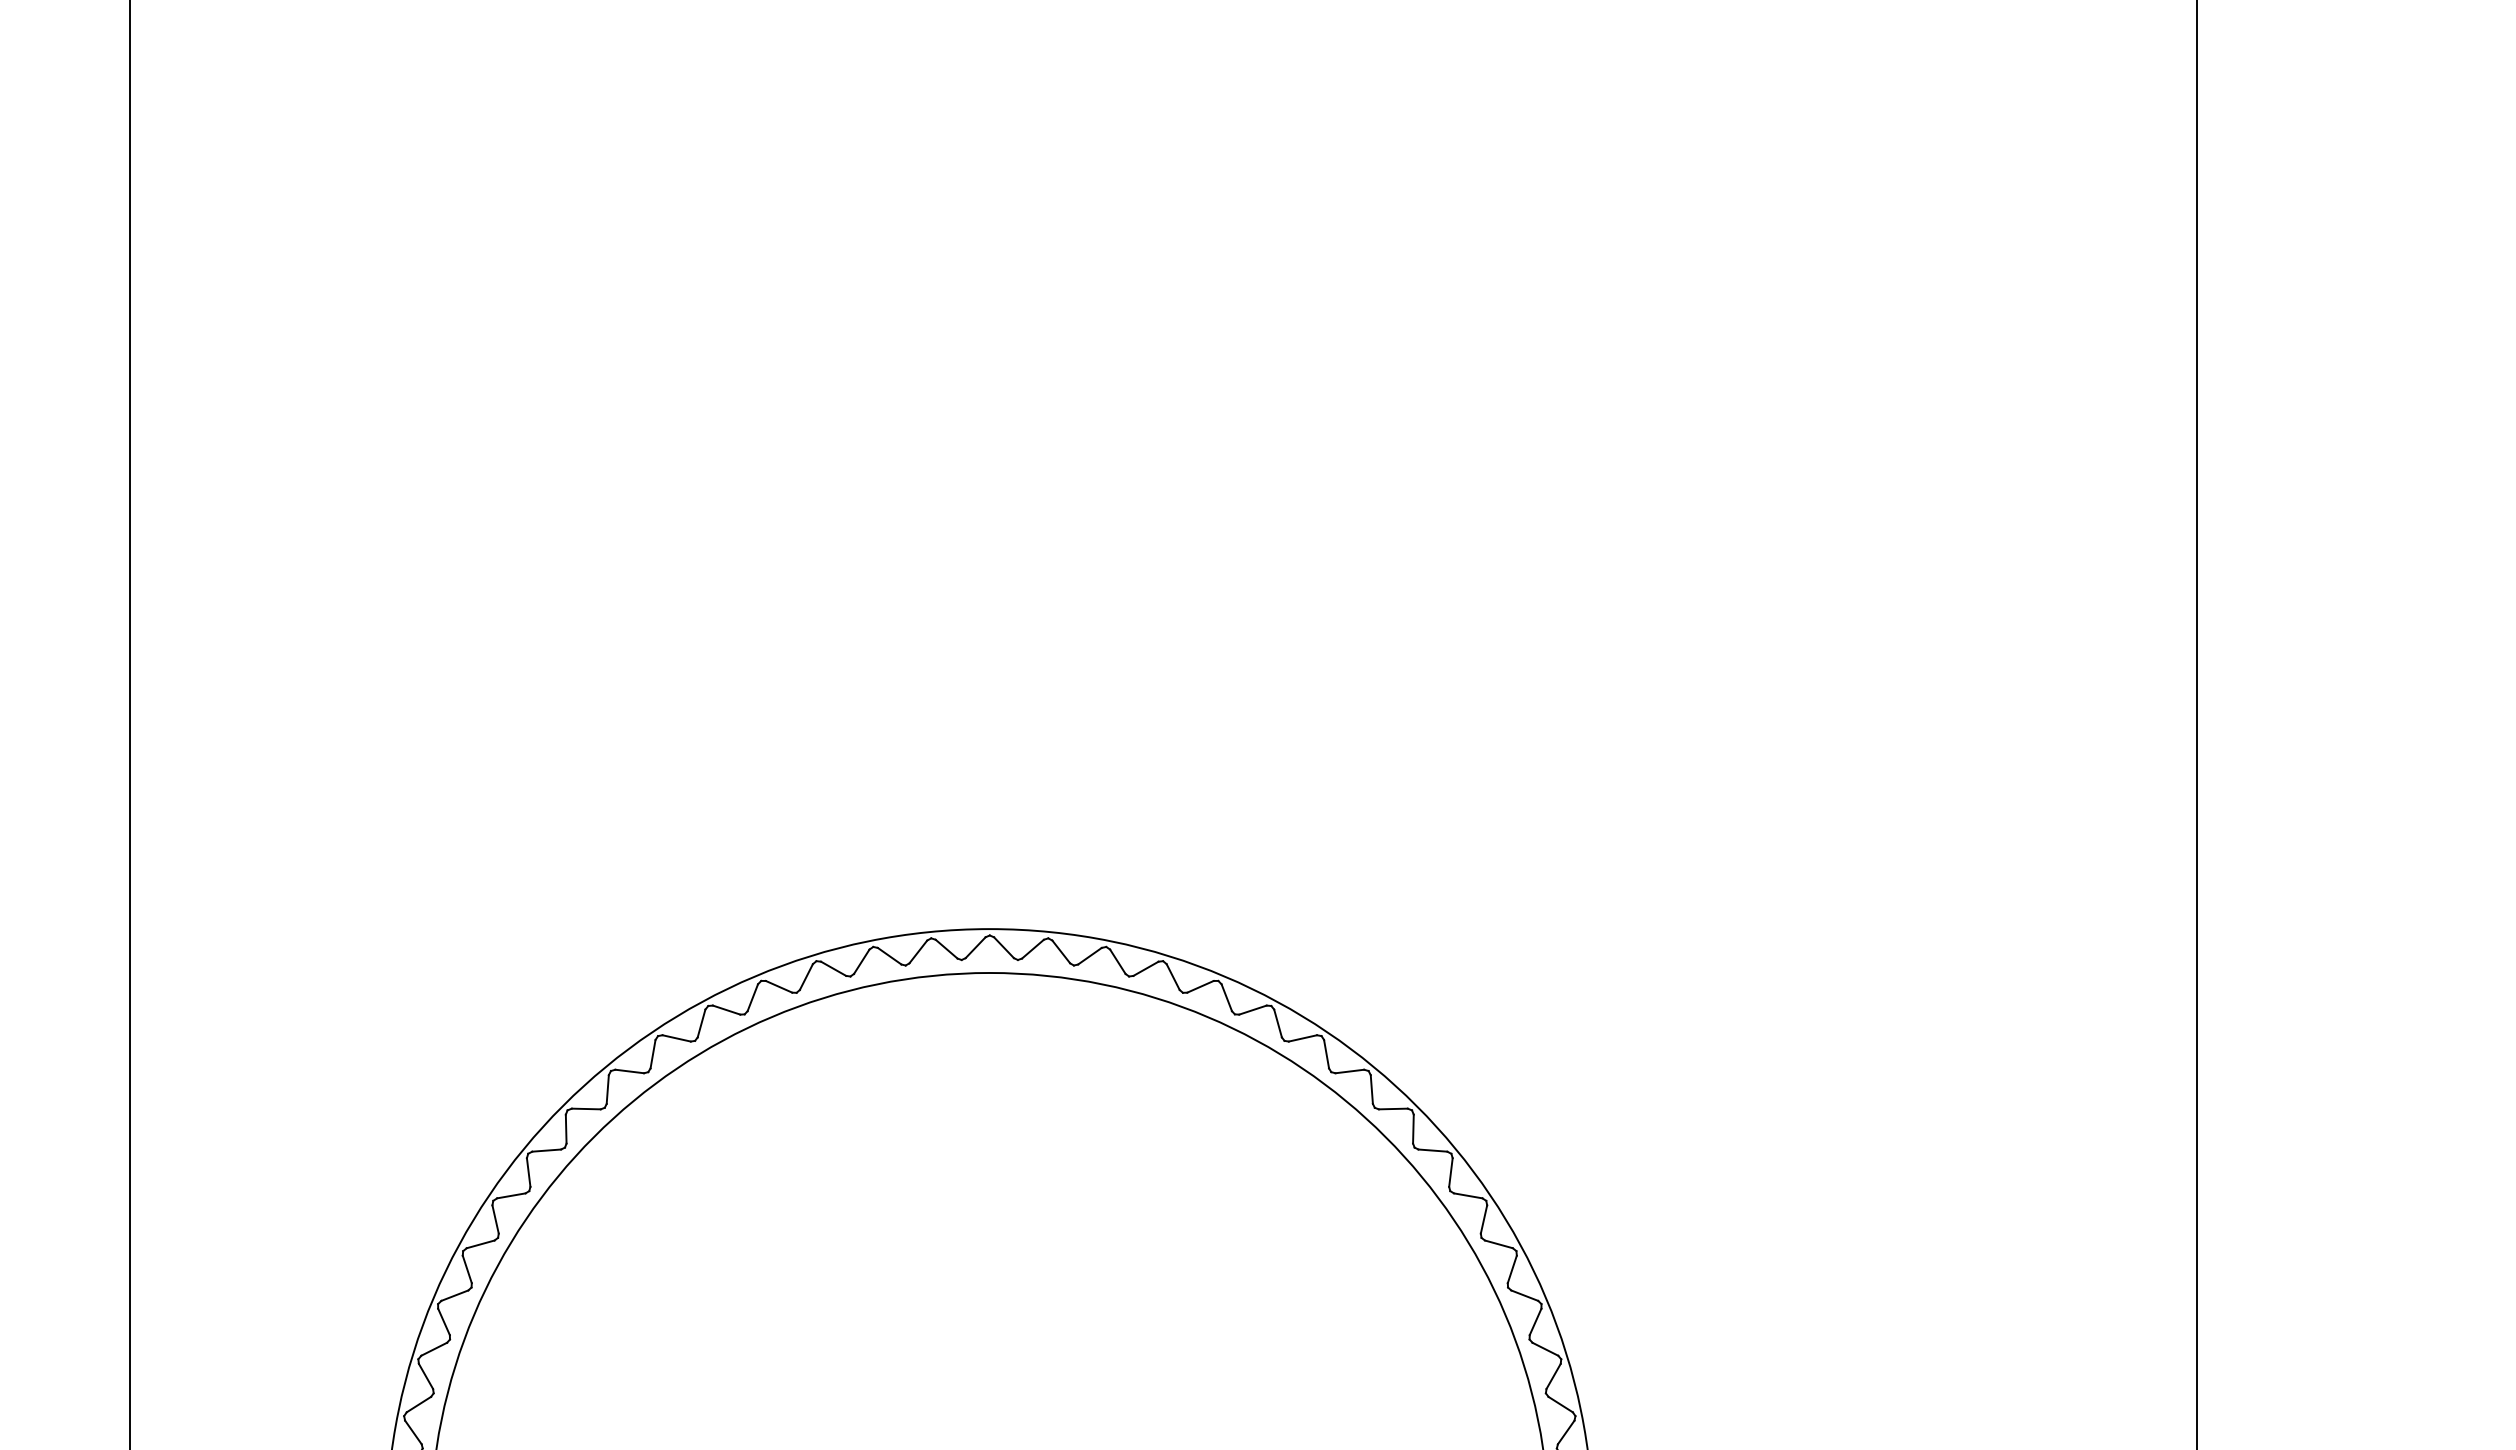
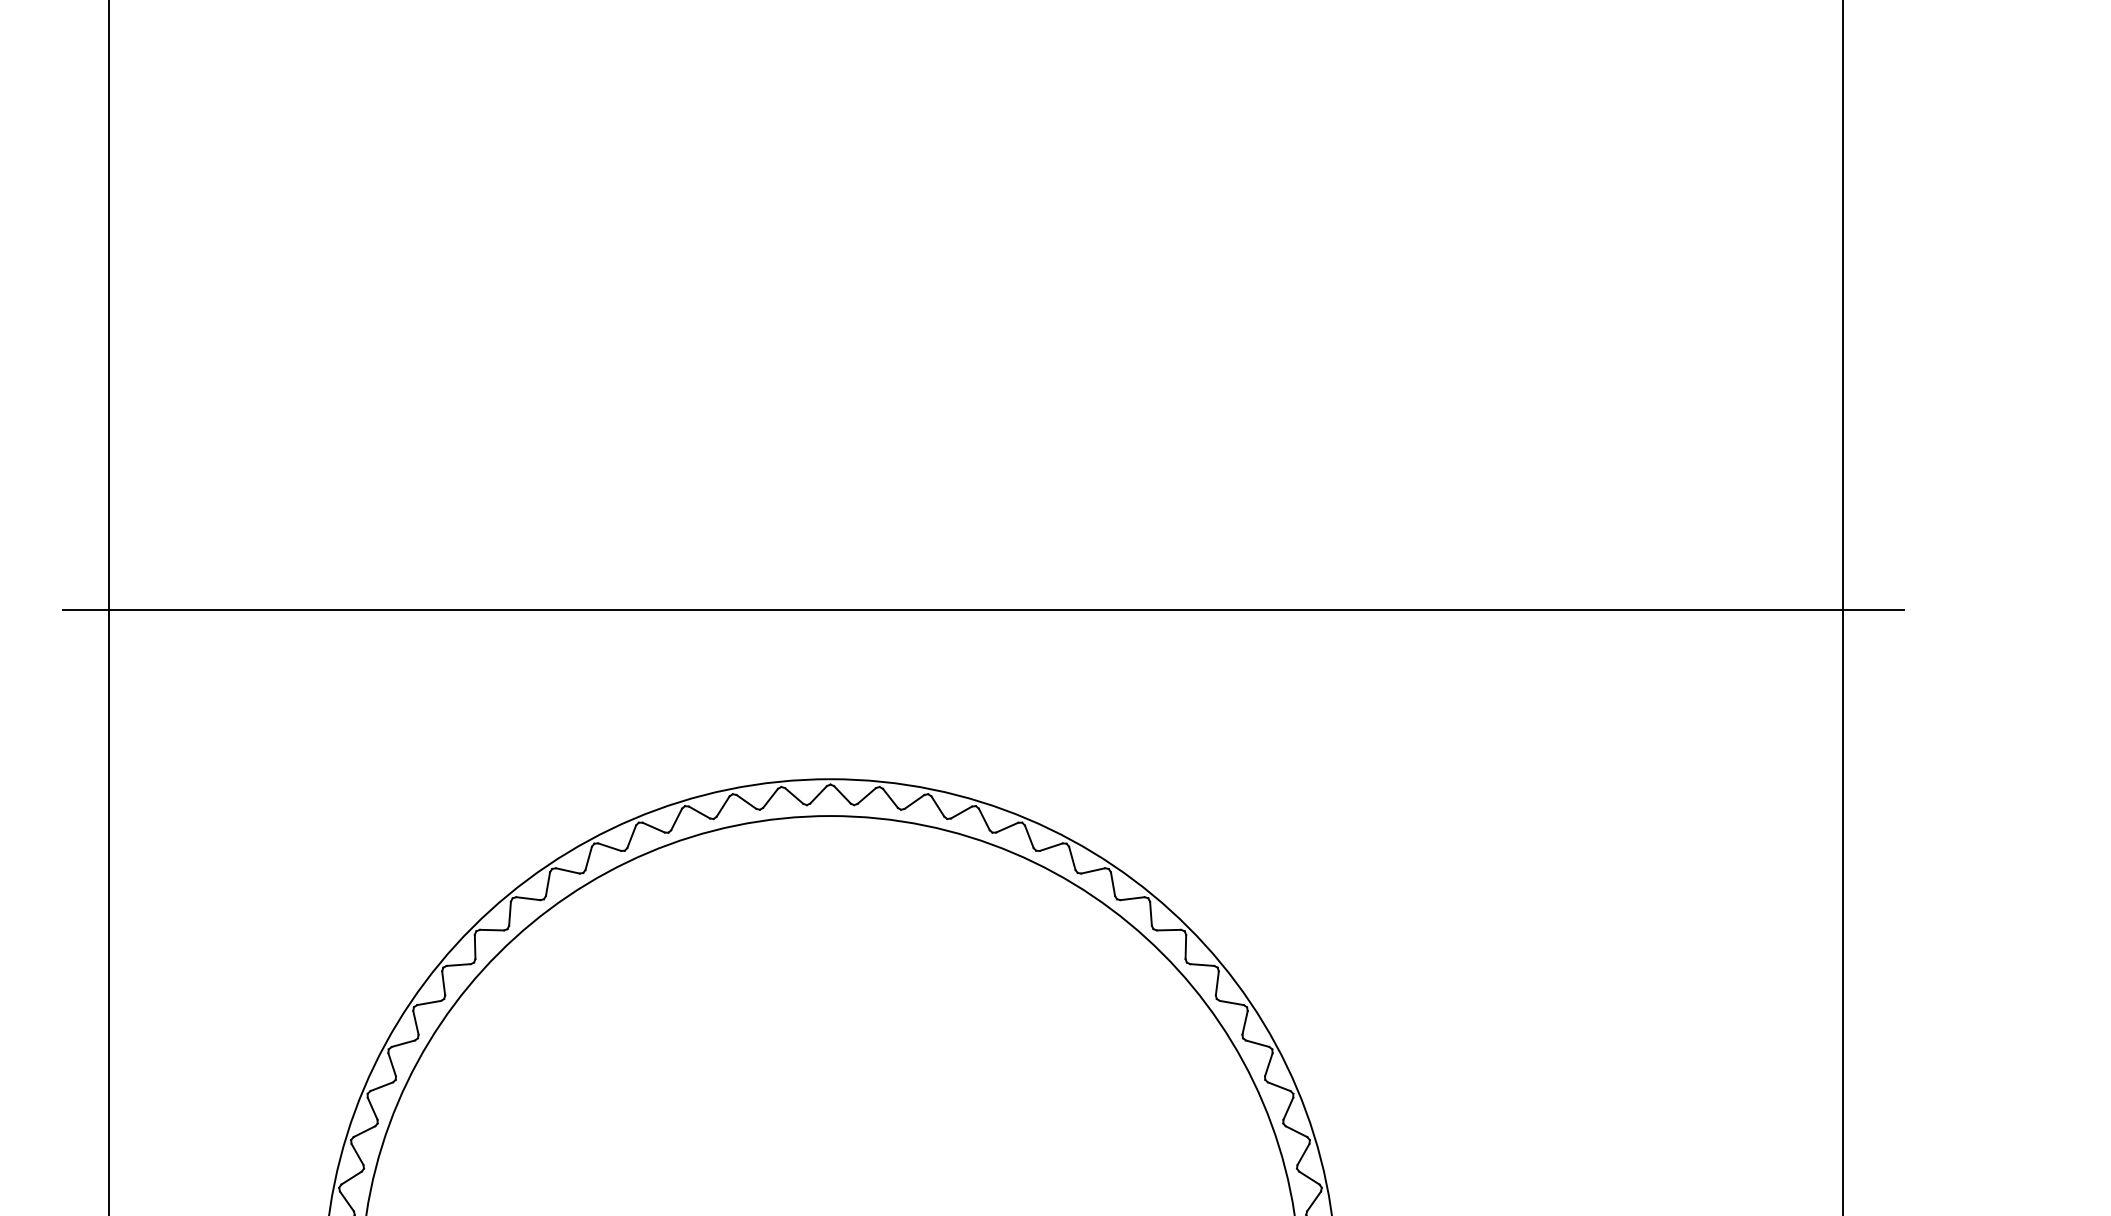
line: (1172, 727) -> (983, 610), added

